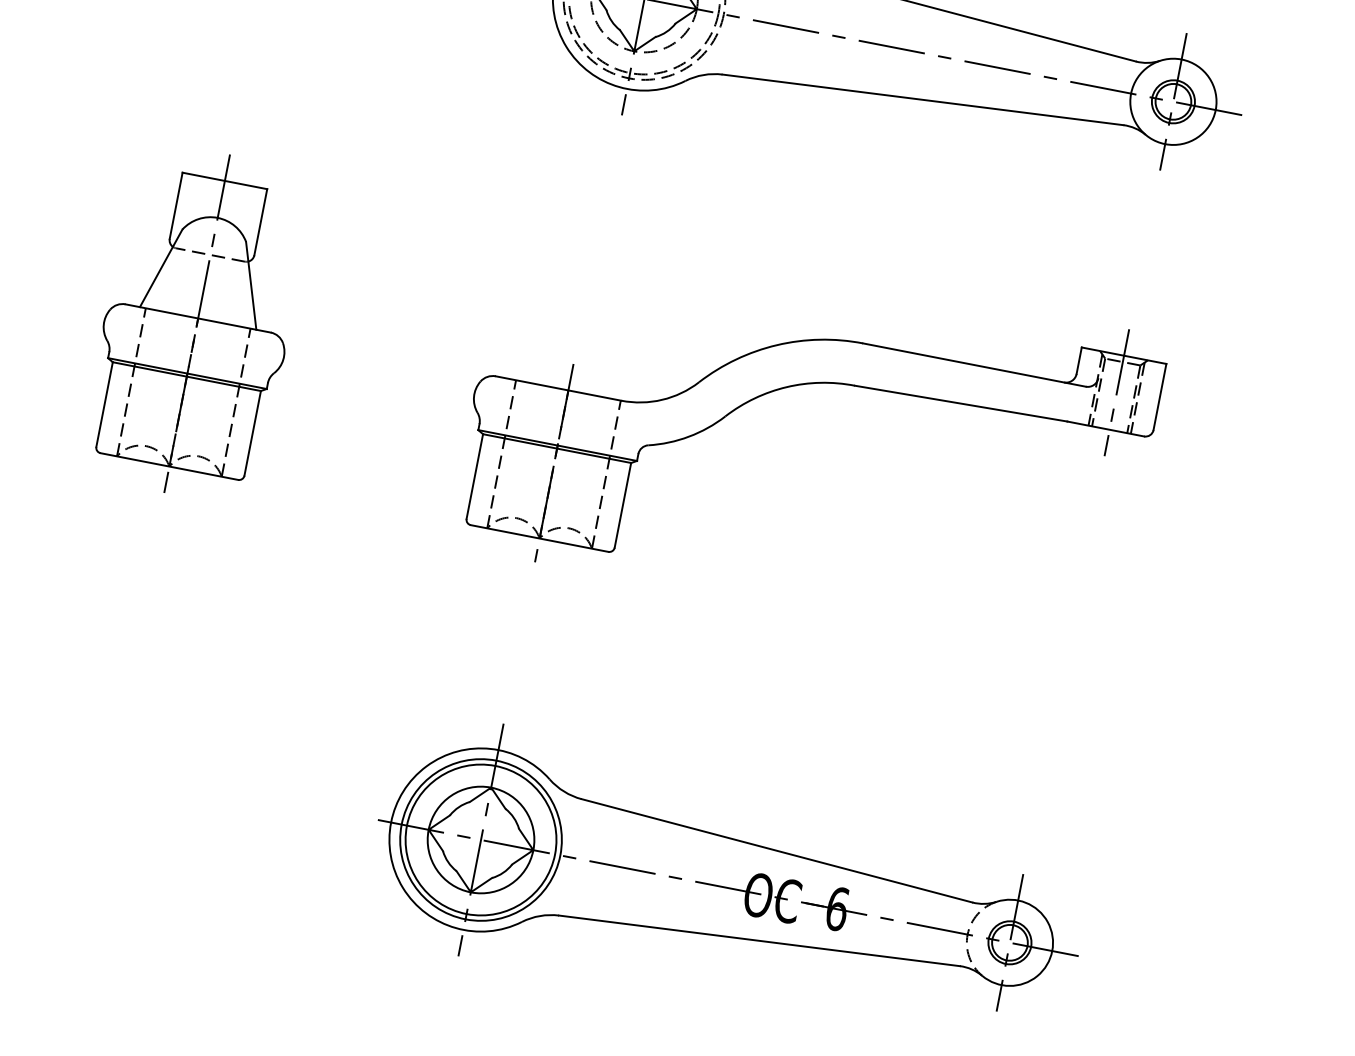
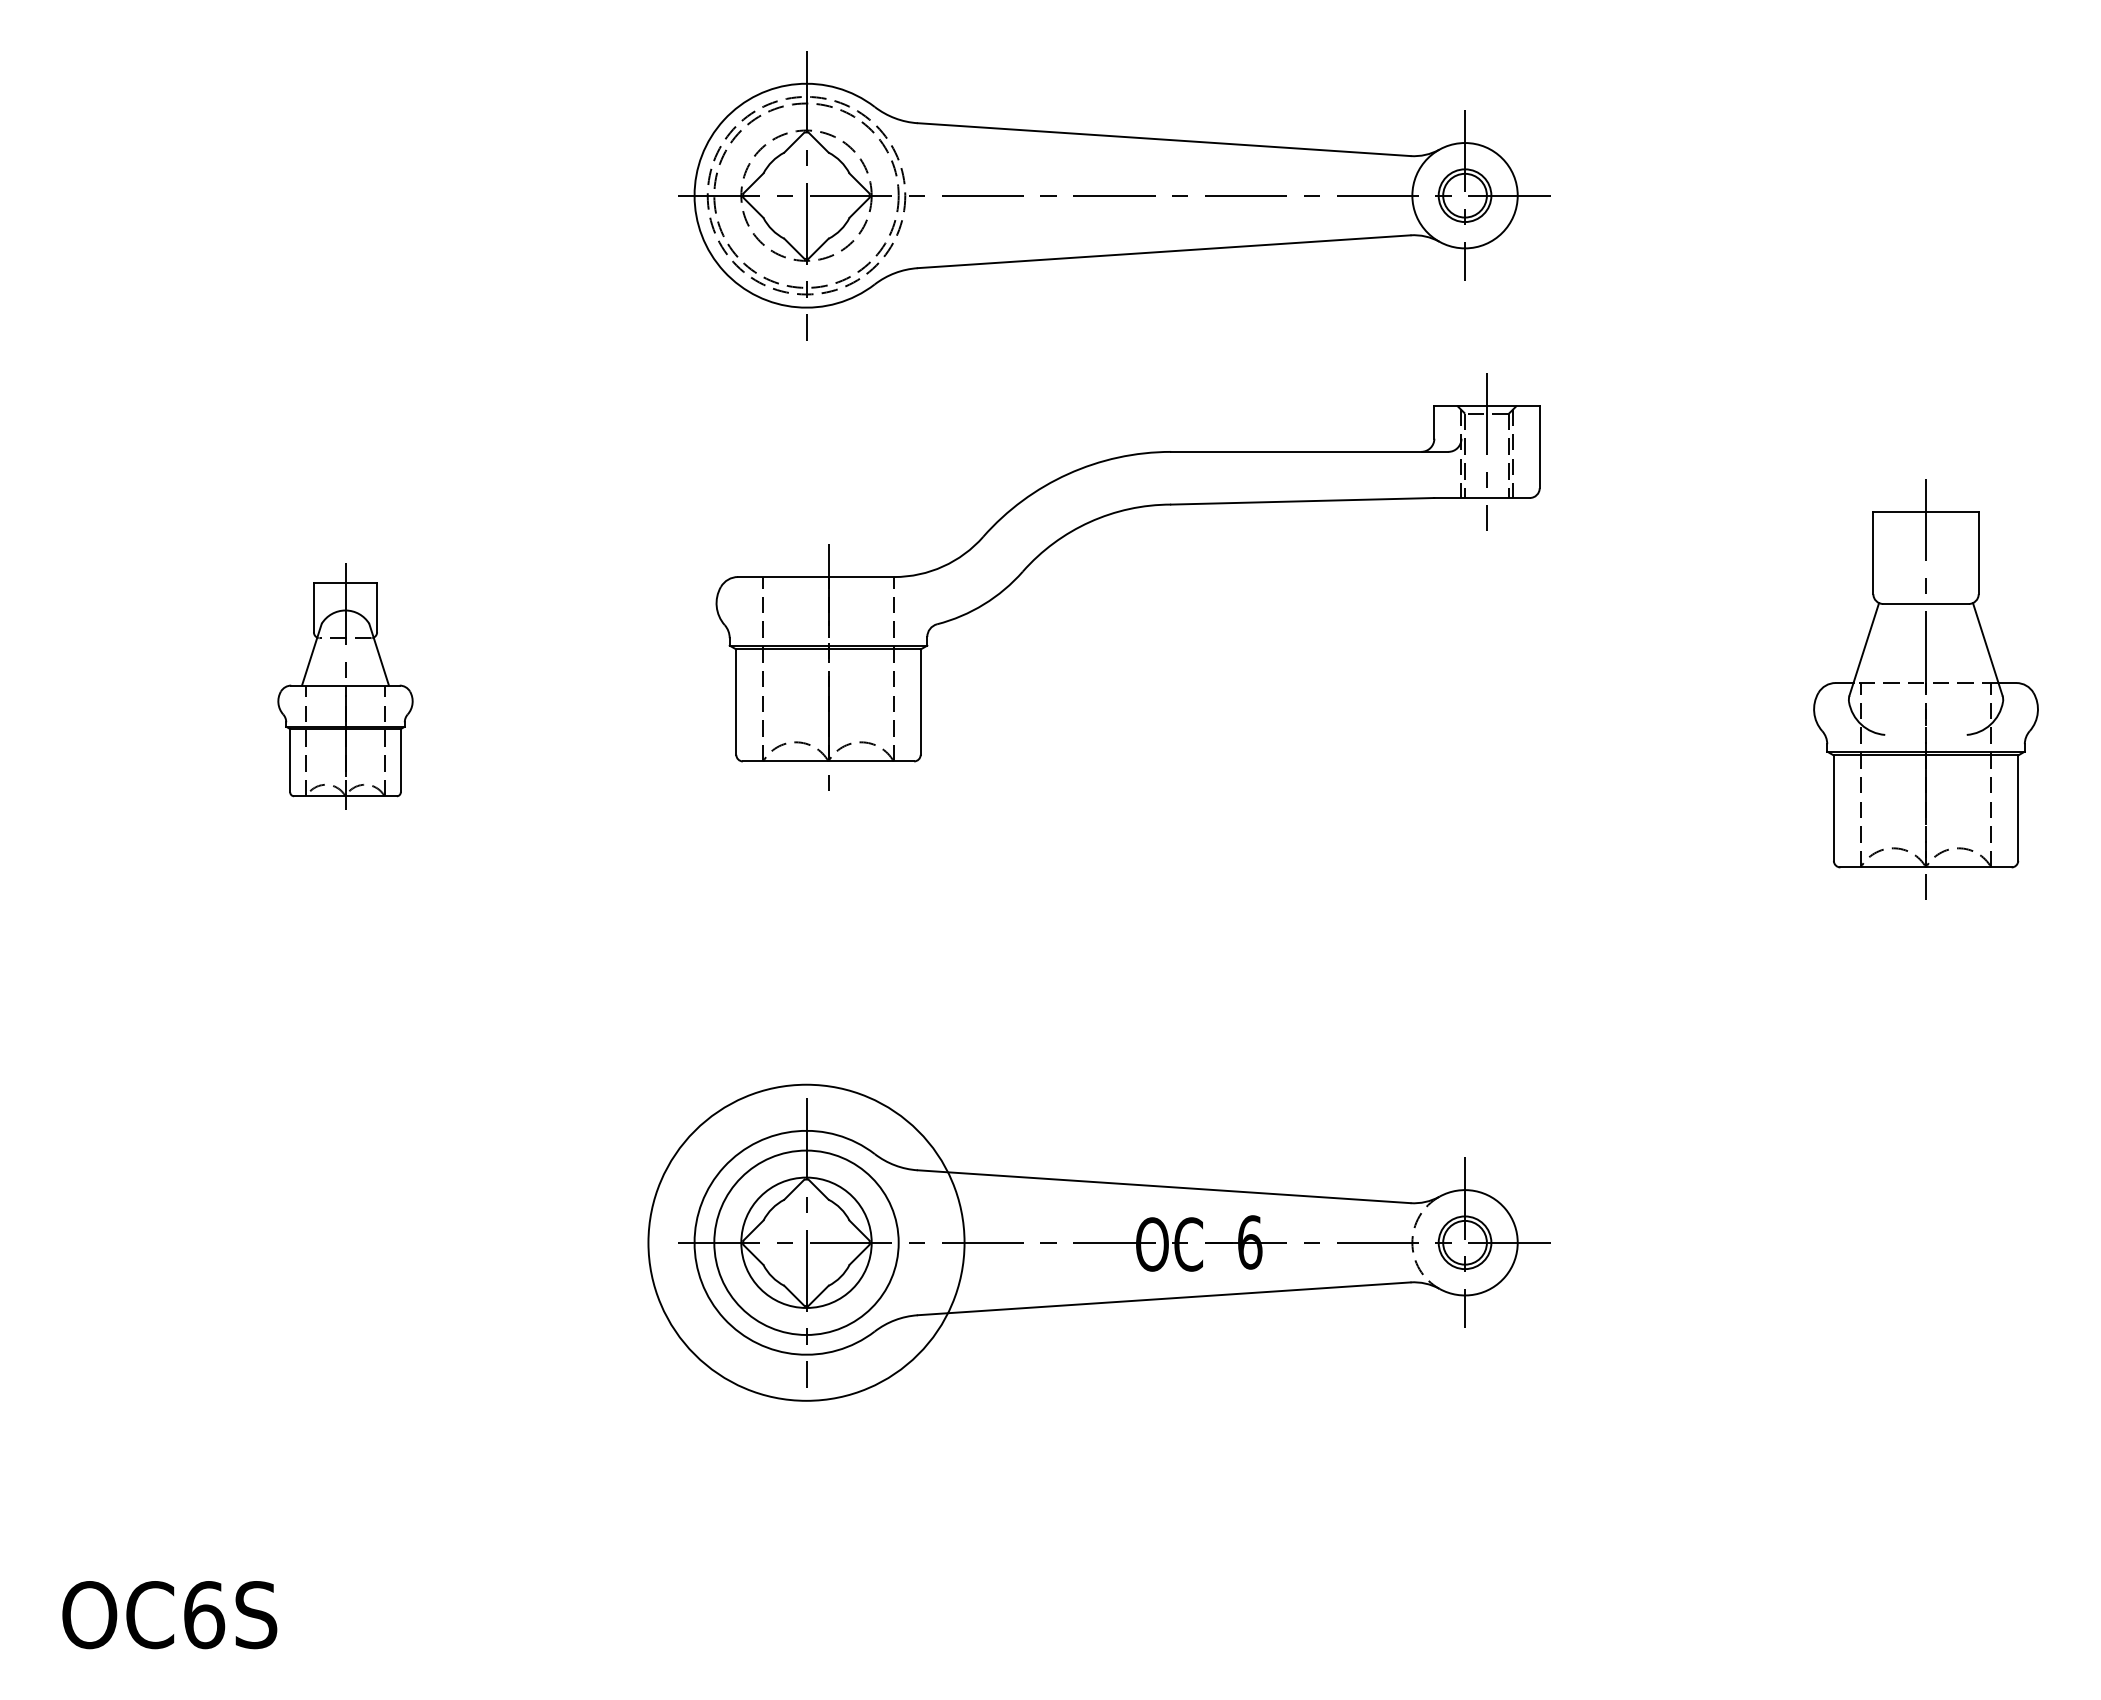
part: (197, 323) -> (345, 689), size x0.6
part: (801, 385) -> (1107, 516), moved
circle: (481, 839) -> (806, 1242), size x1.6

